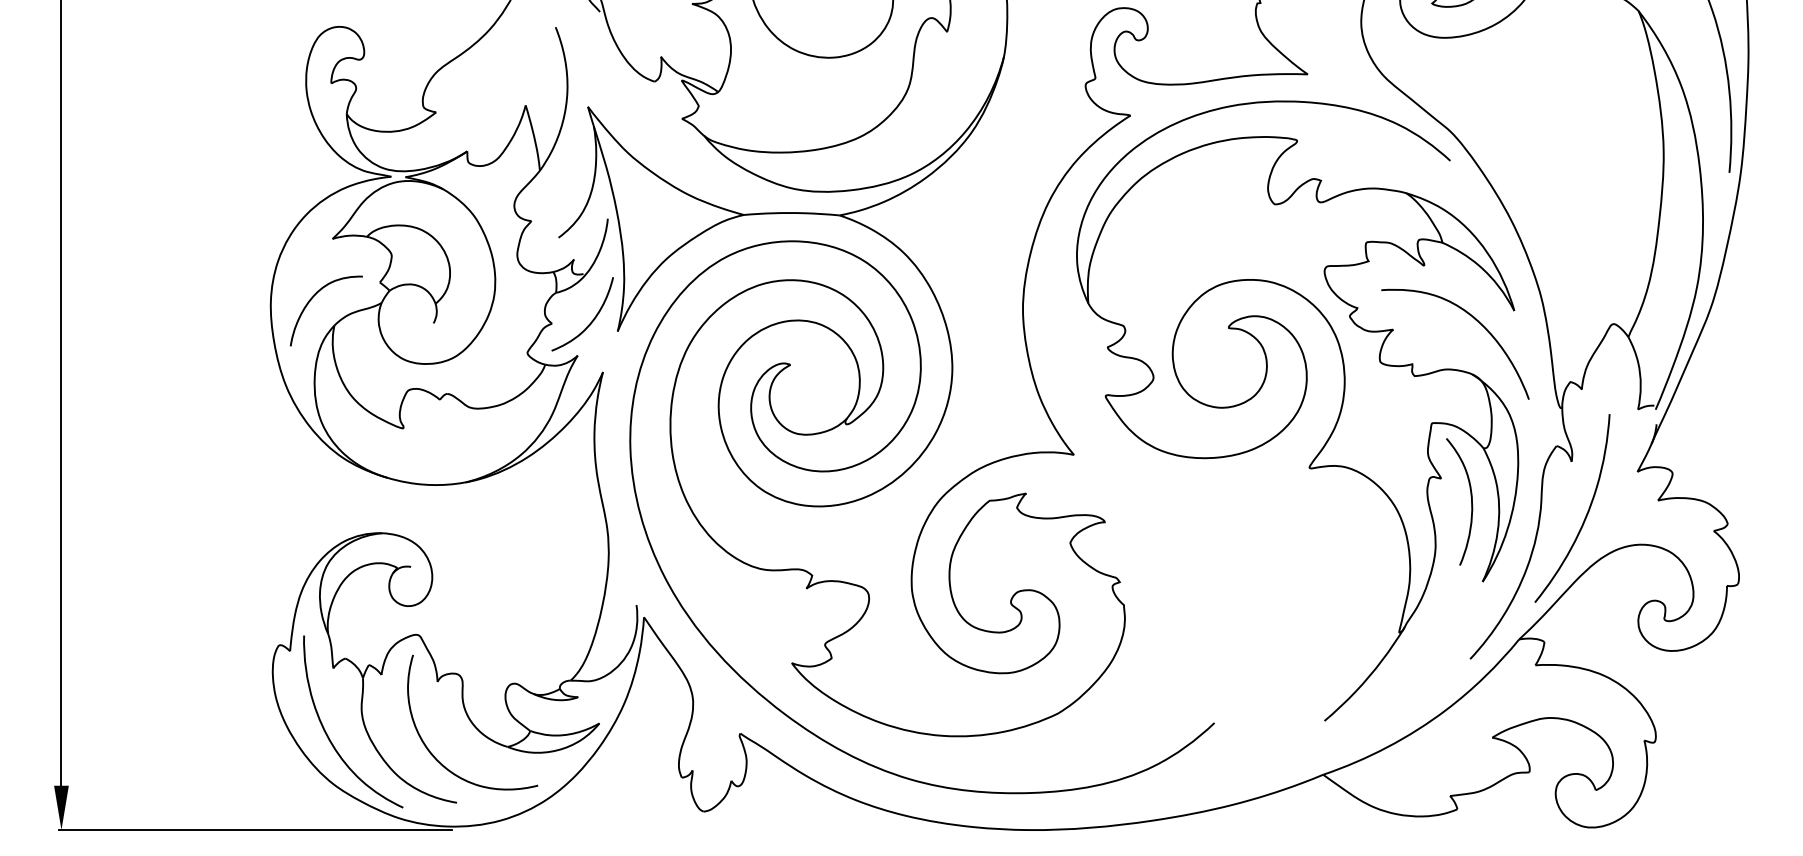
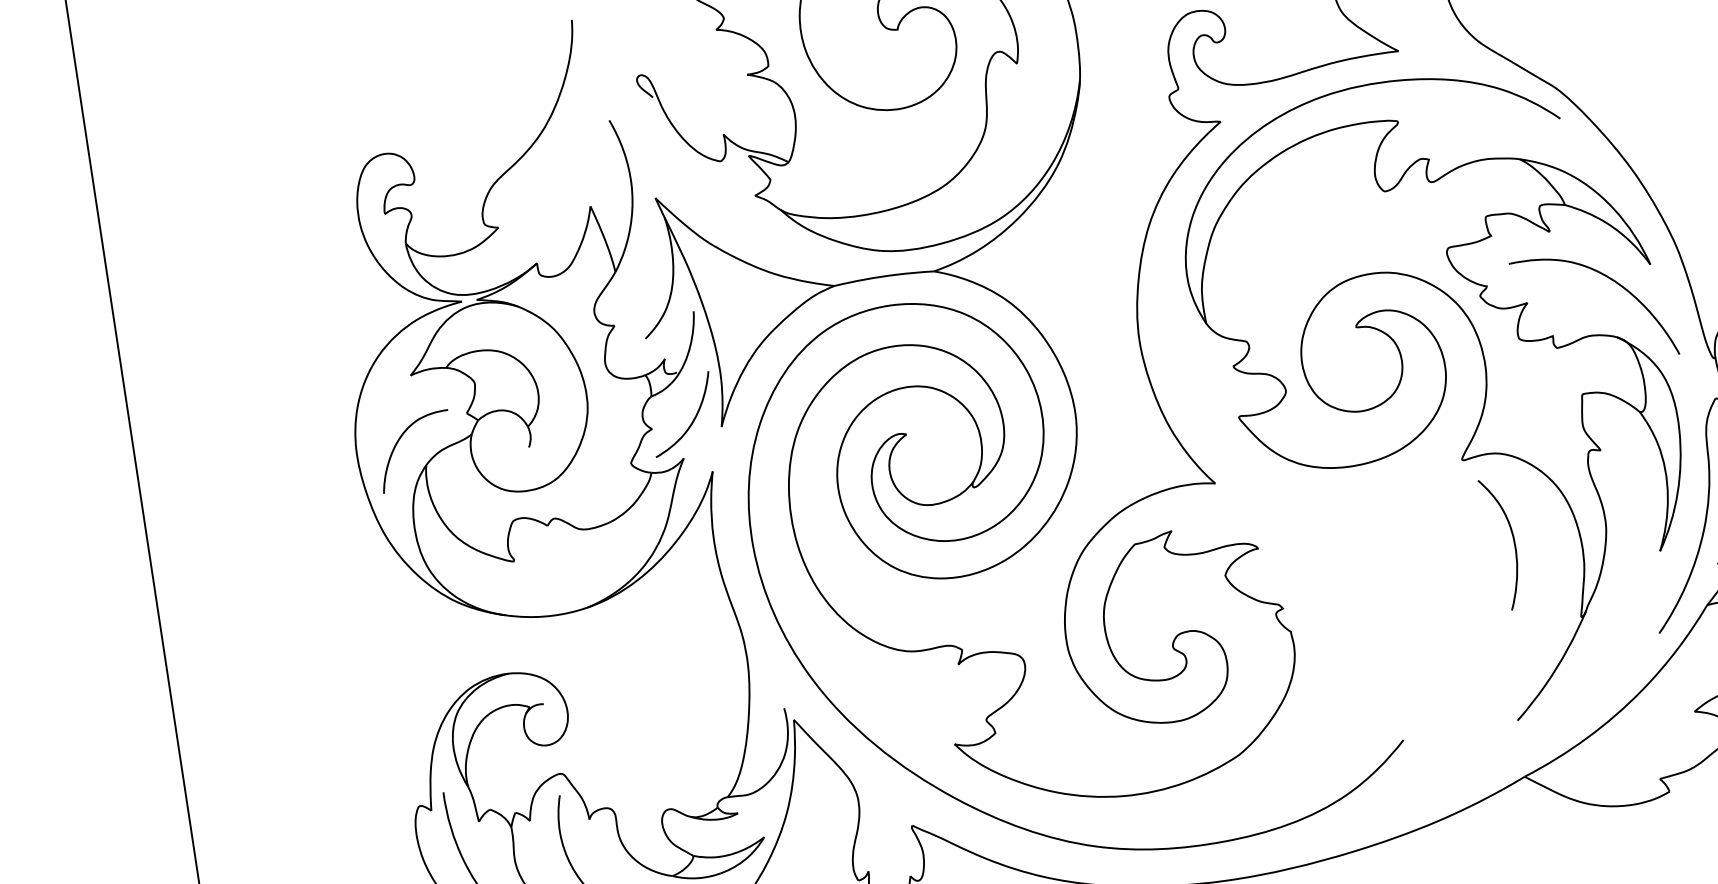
curve: (1471, 501) -> (1513, 542), moved

